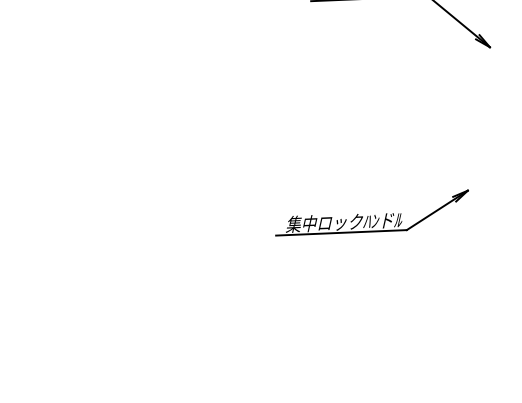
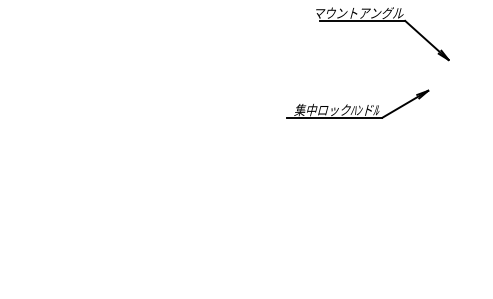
part: (371, 212) -> (357, 103), moved

